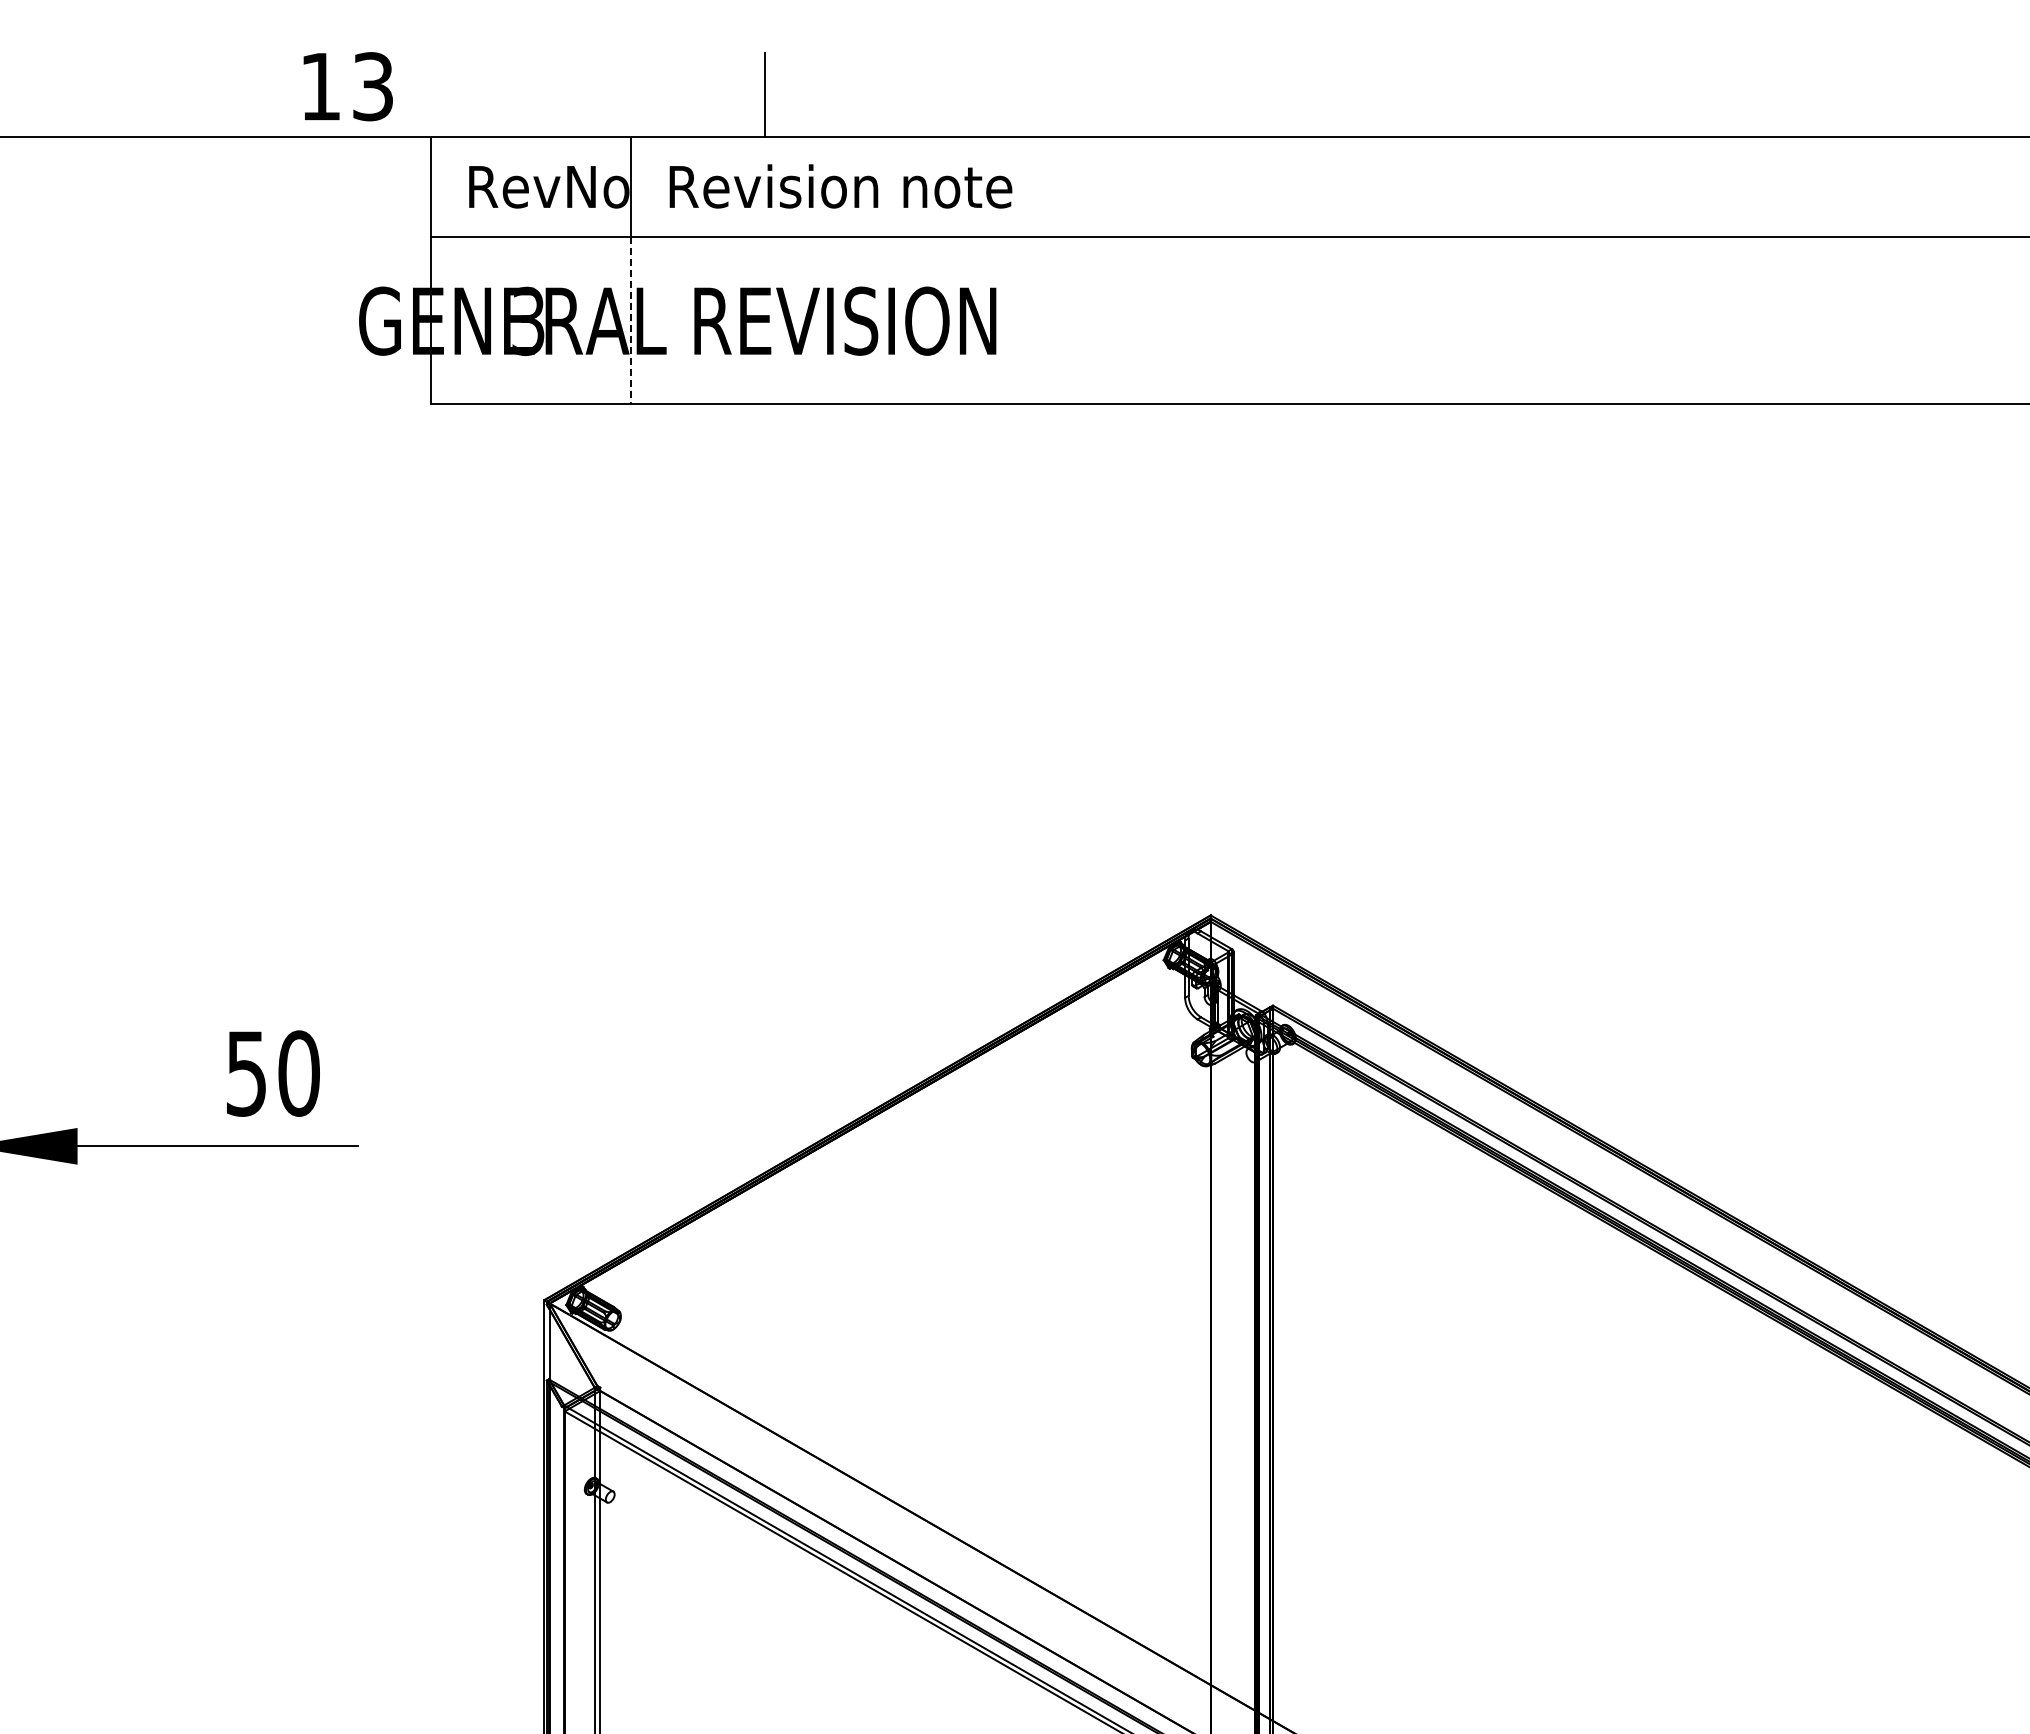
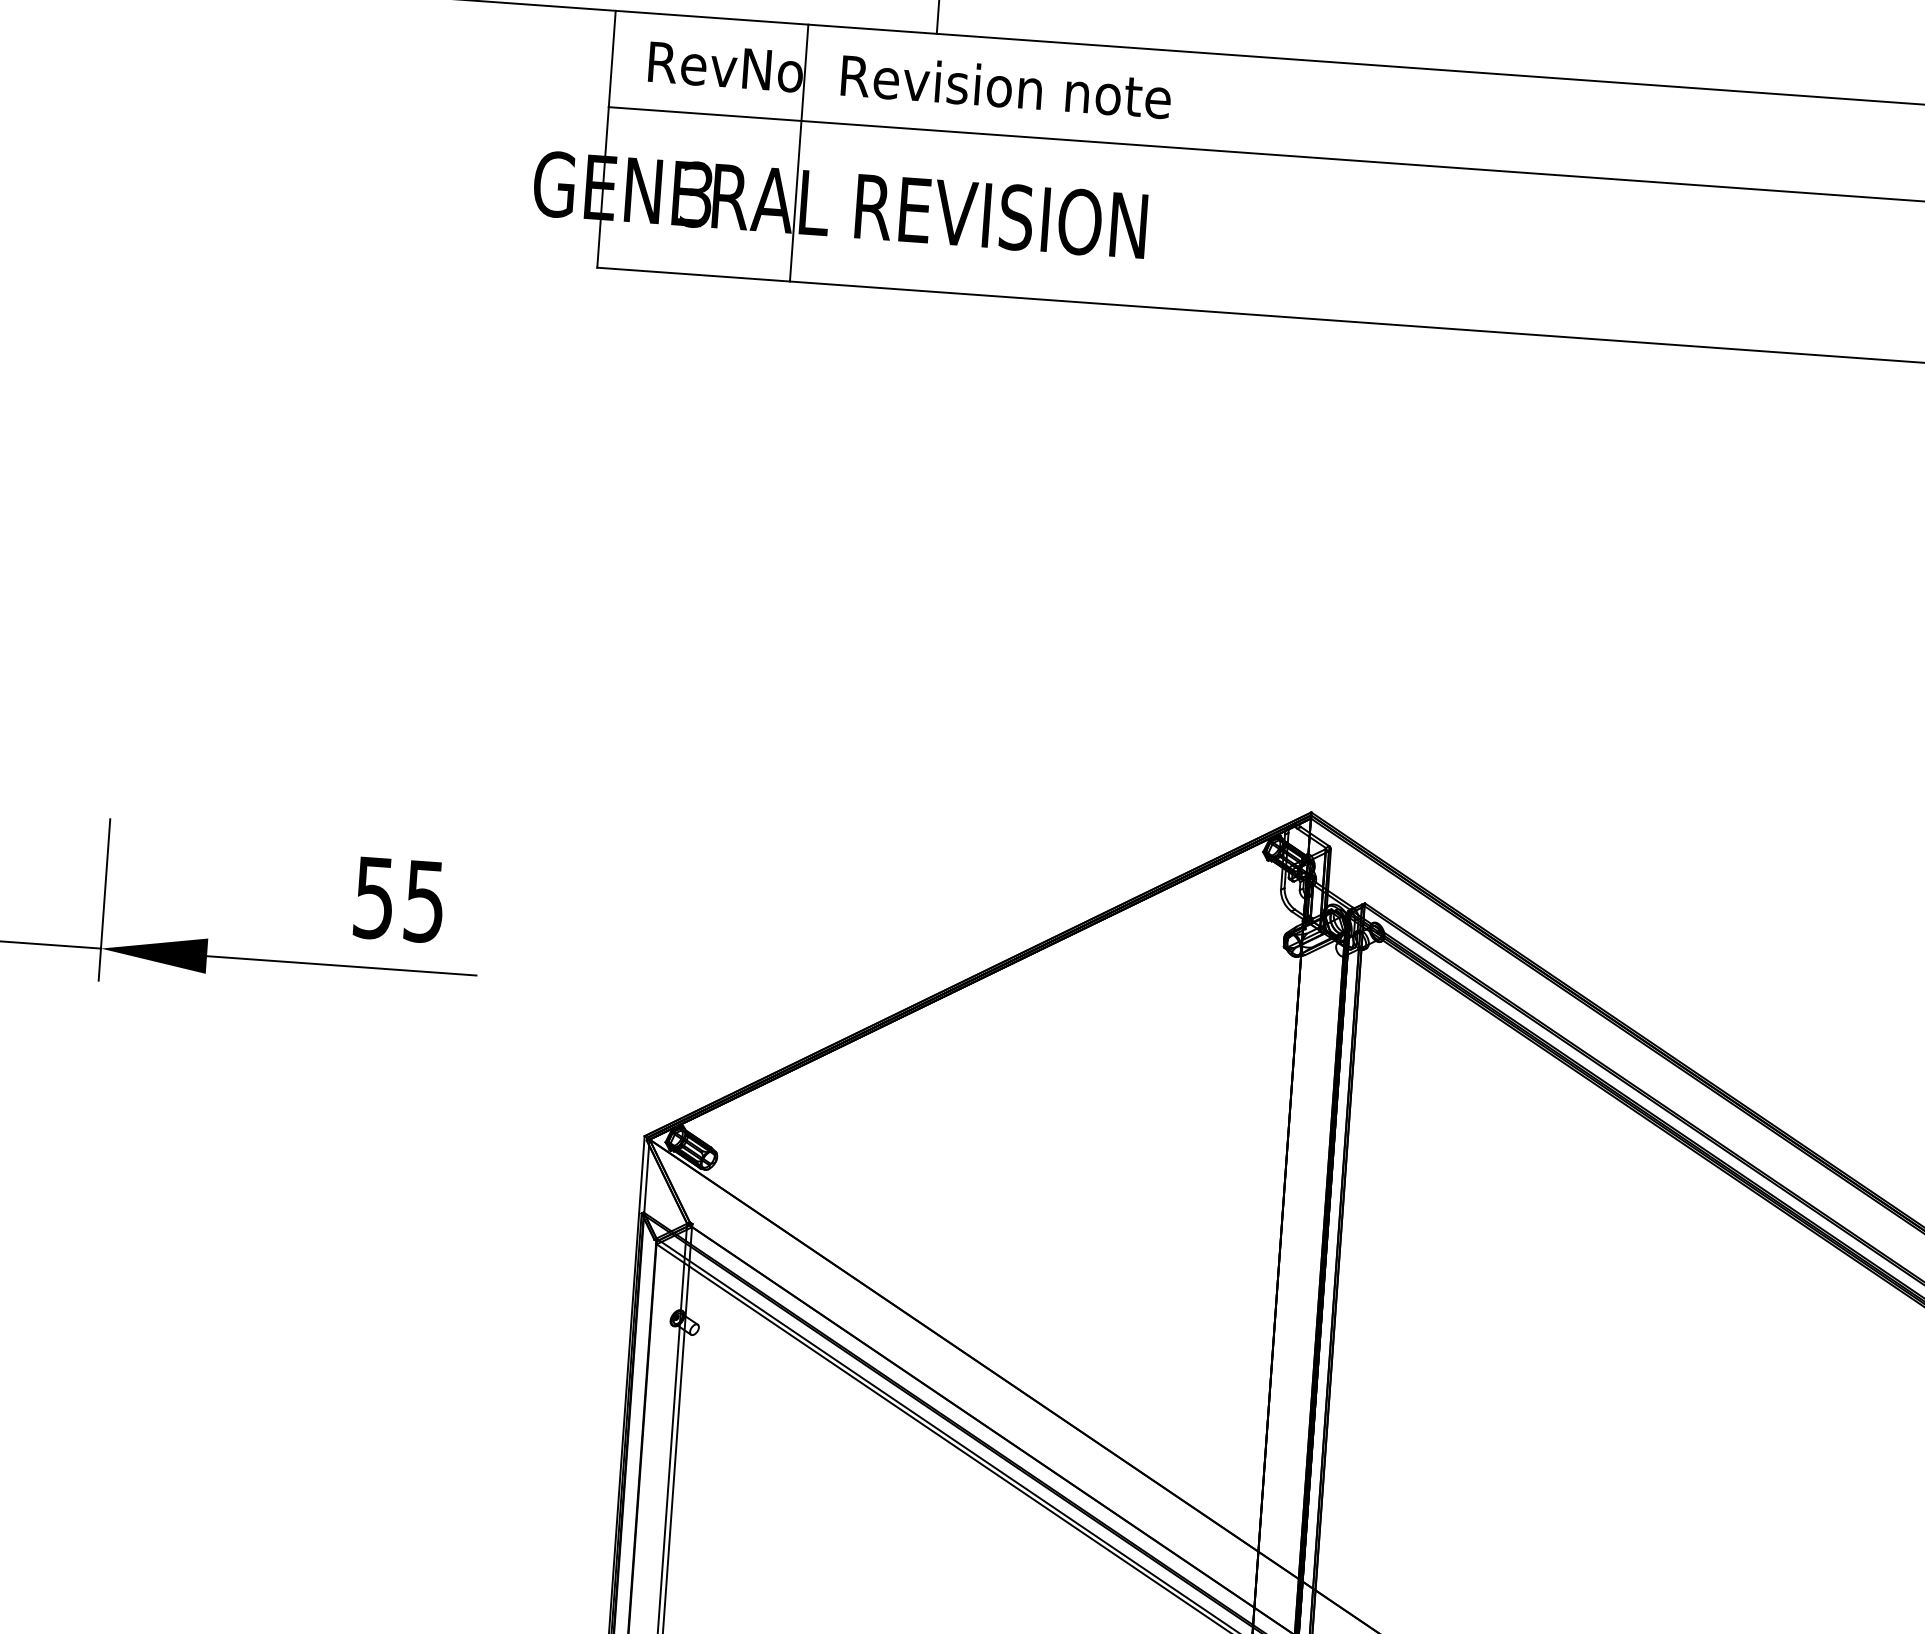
line: (631, 320) -> (795, 201), dashed -> solid
text: (298, 1073) -> (424, 901), 50 -> 55

